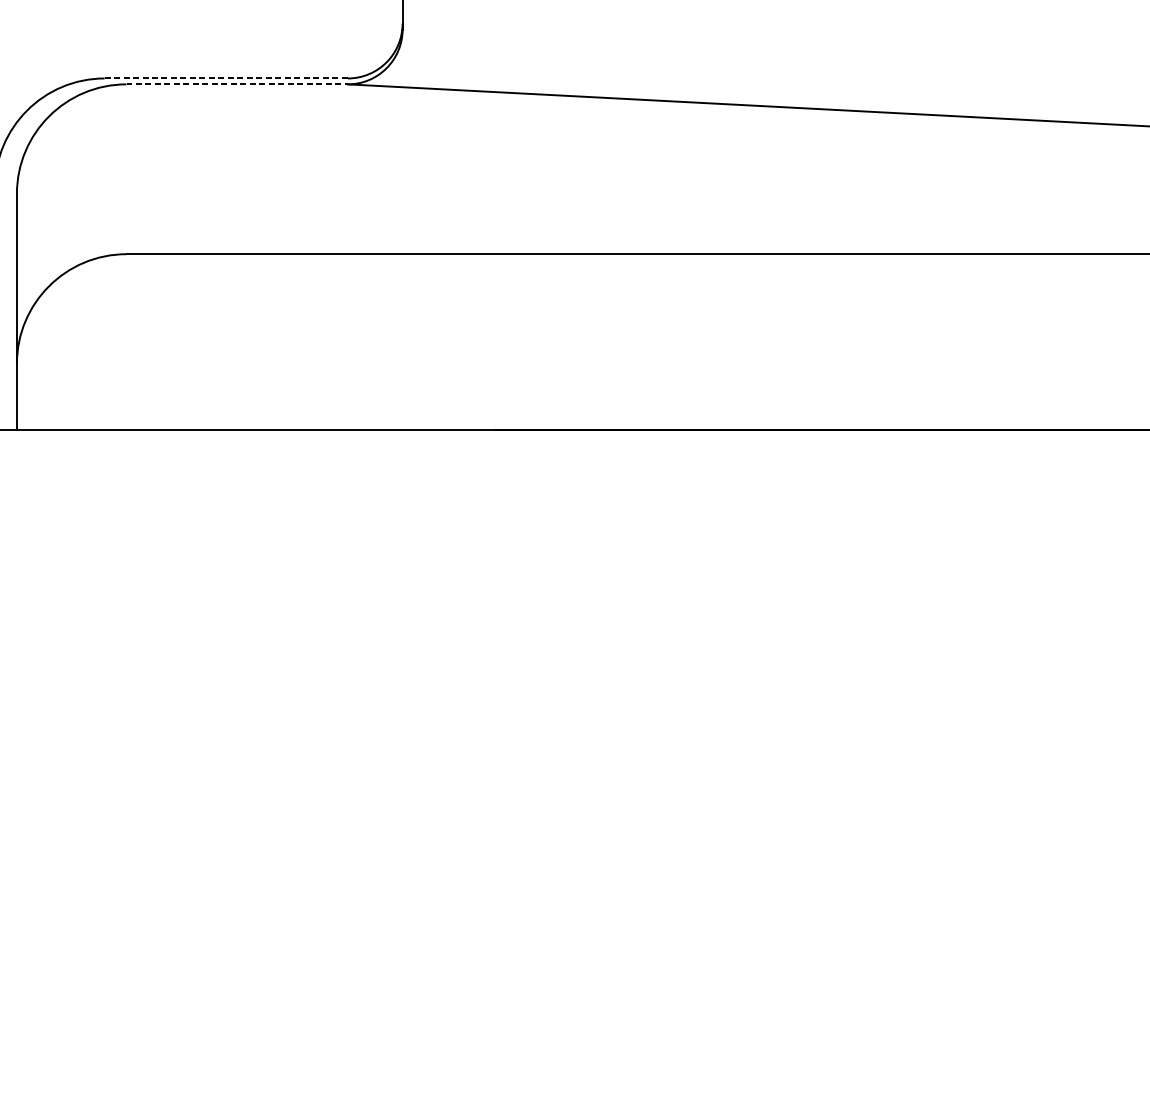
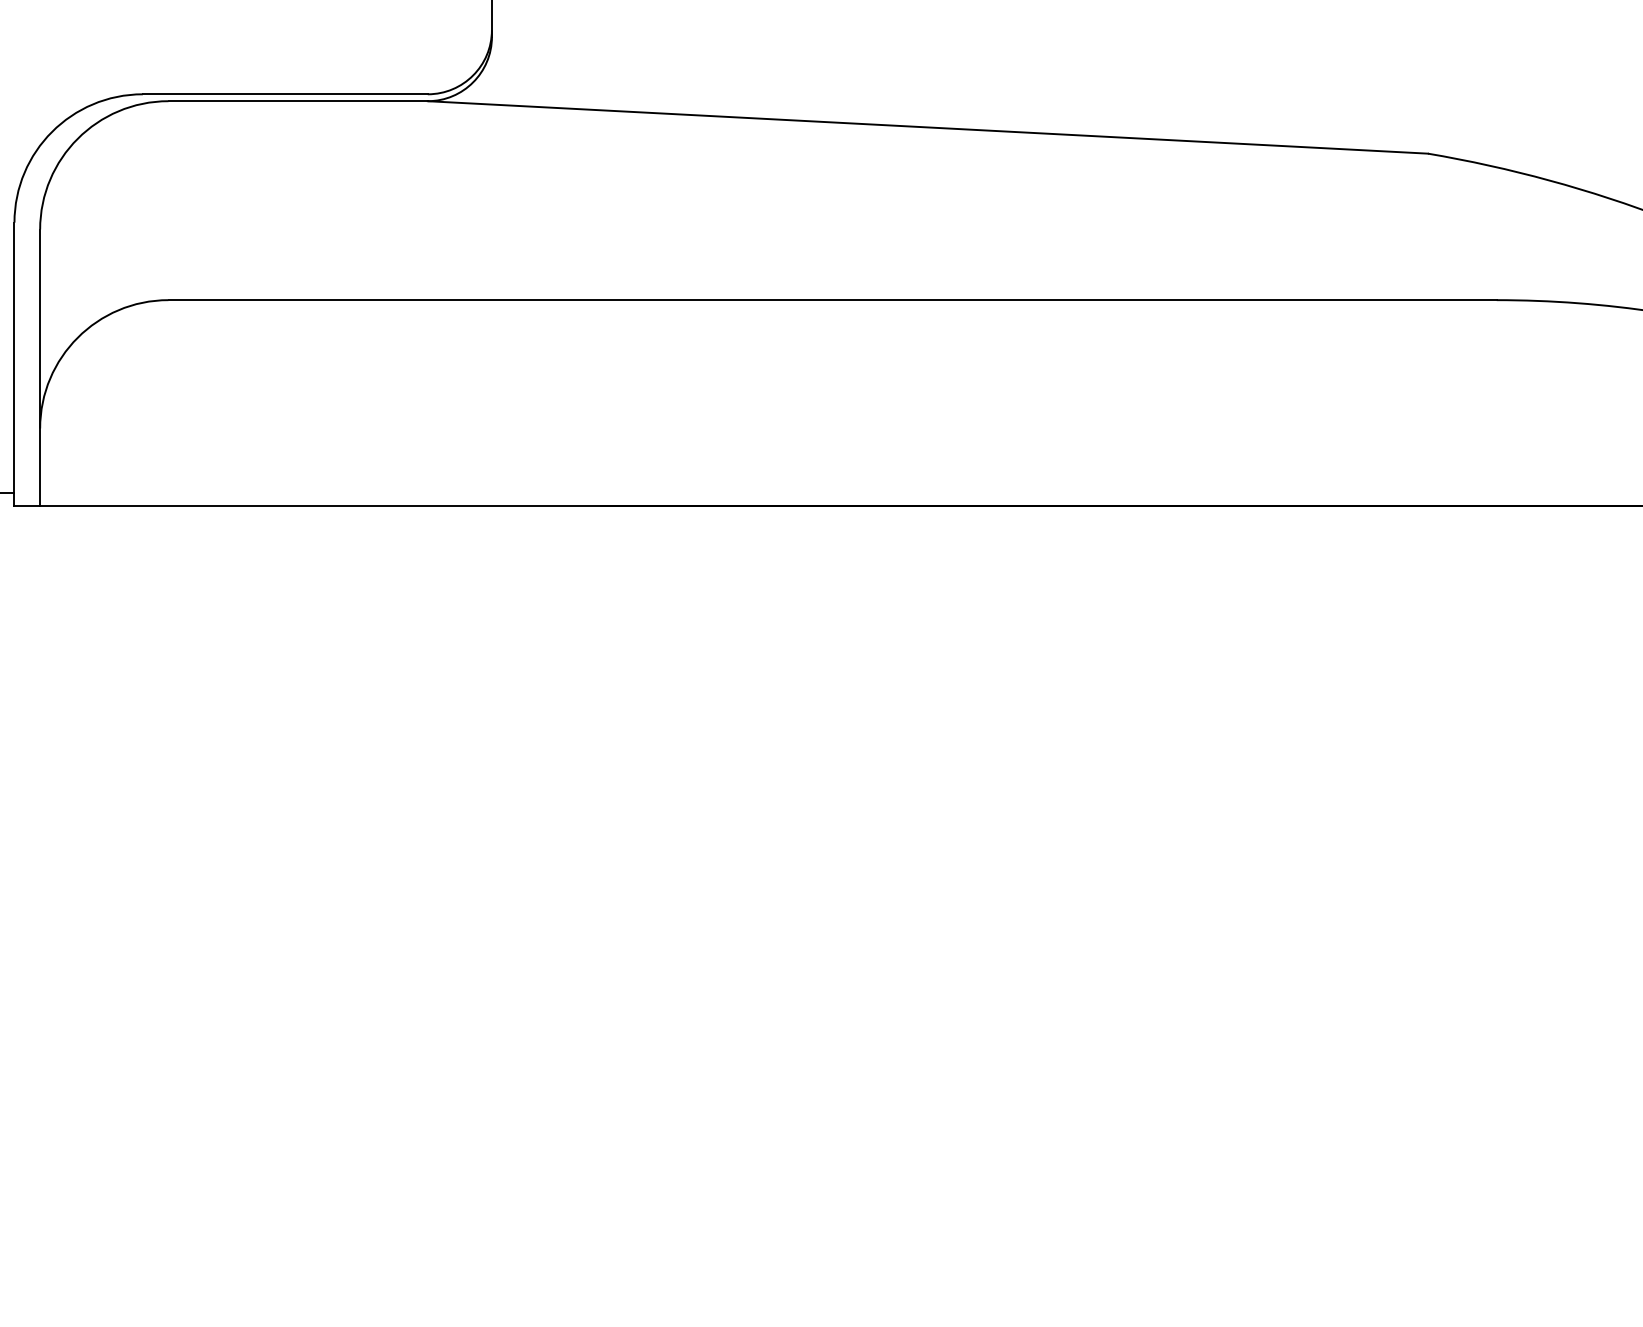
line: (226, 78) -> (285, 94), dashed -> solid
line: (237, 84) -> (298, 101), dashed -> solid

